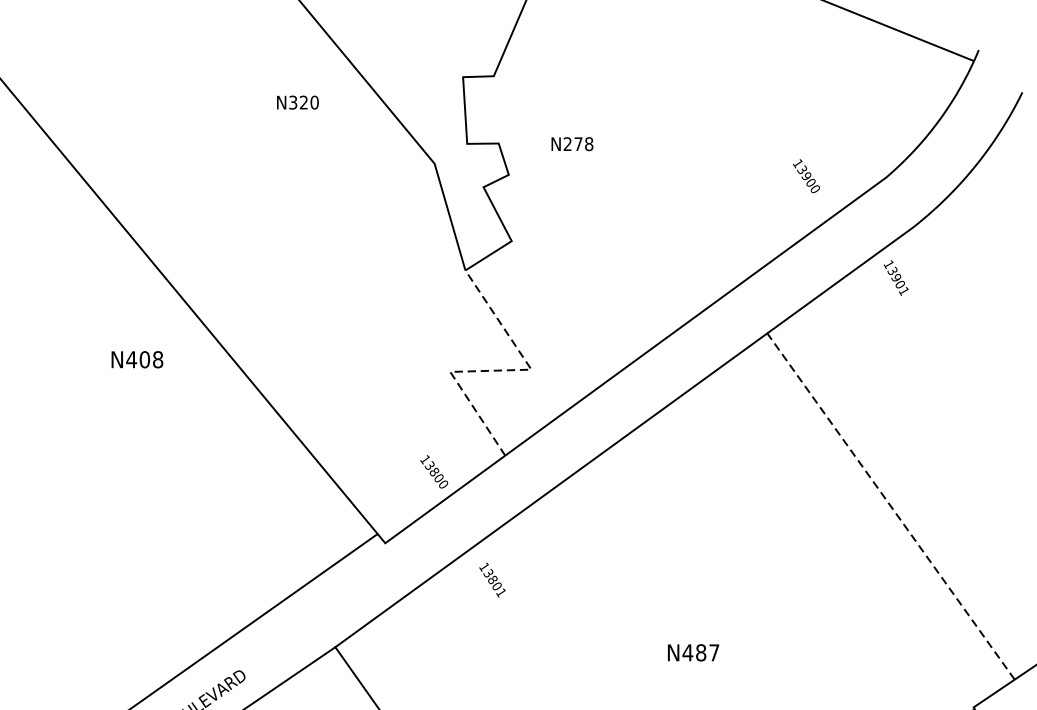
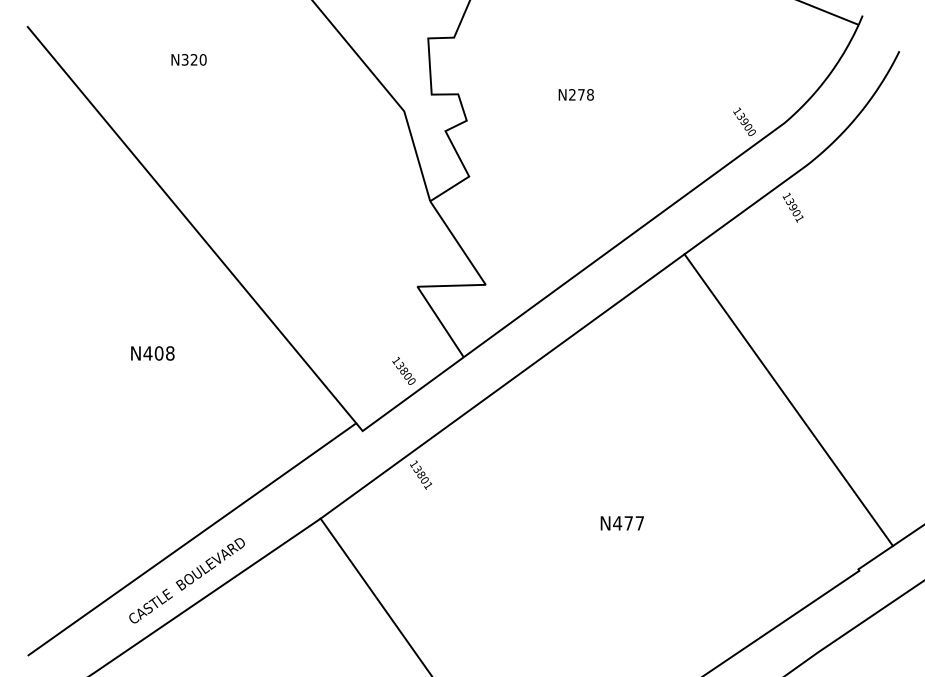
text: (297, 102) -> (188, 59), moved
text: (571, 143) -> (575, 94), moved
text: (806, 175) -> (744, 121), moved
text: (136, 359) -> (152, 353), moved
line: (501, 370) -> (460, 285), dashed -> solid
line: (890, 505) -> (788, 399), dashed -> solid
text: (491, 579) -> (420, 474), moved
text: (700, 652) -> (628, 523), N487 -> N477

